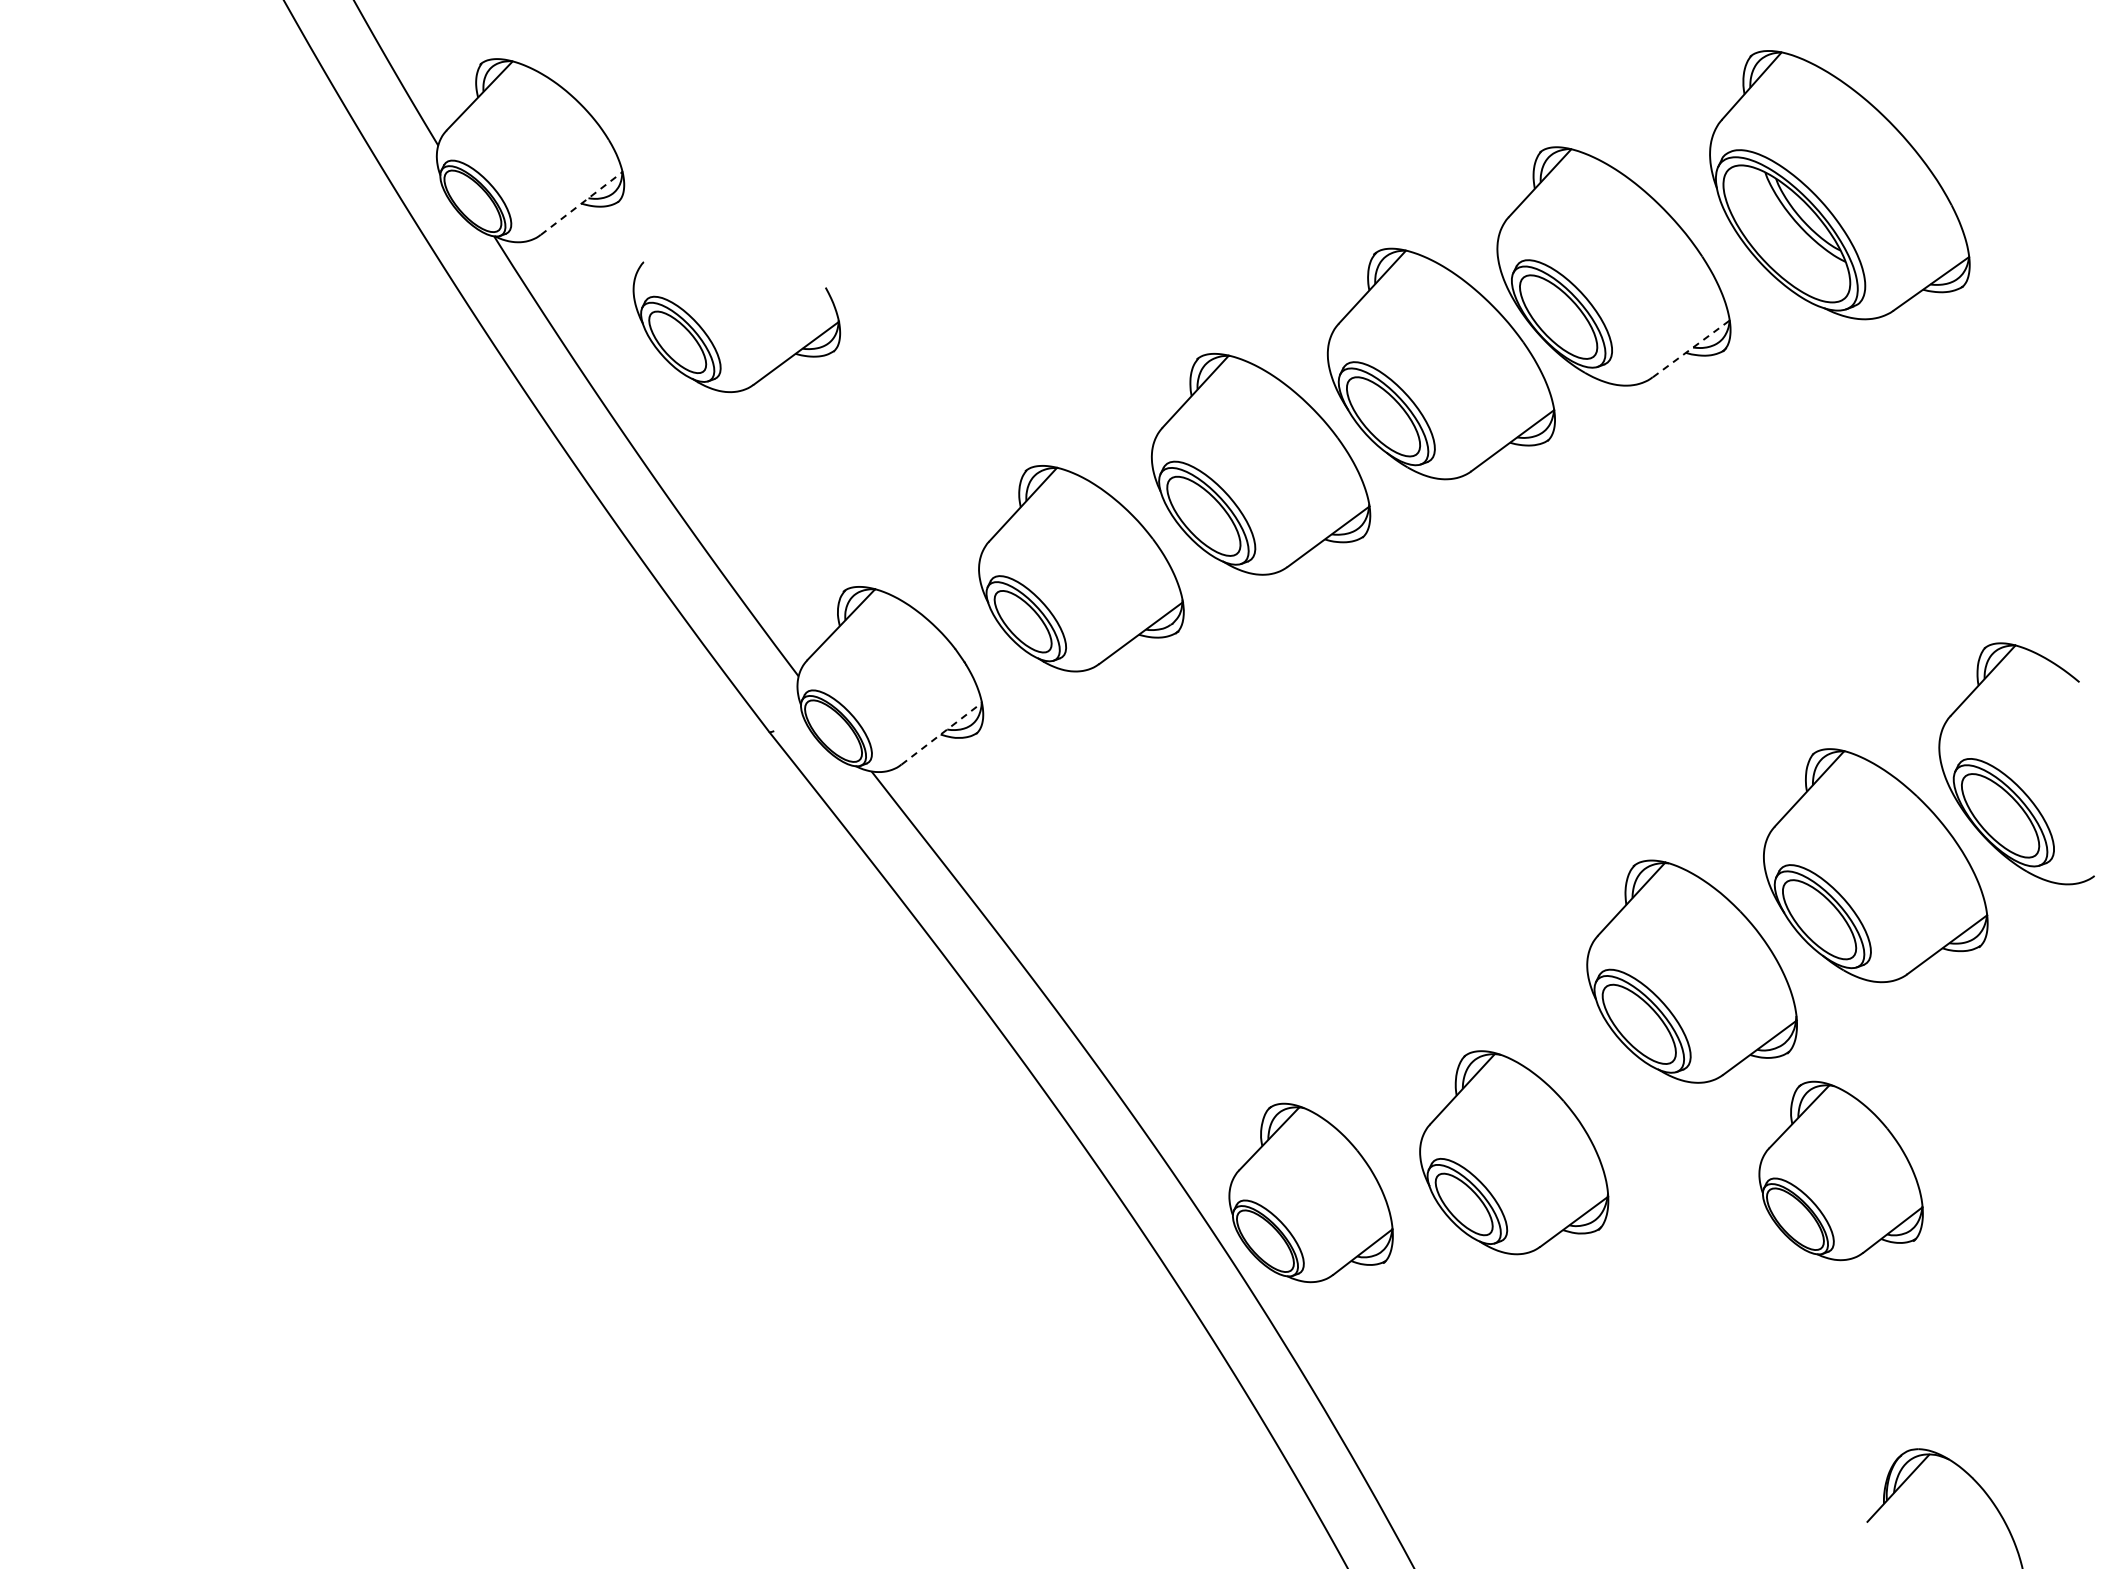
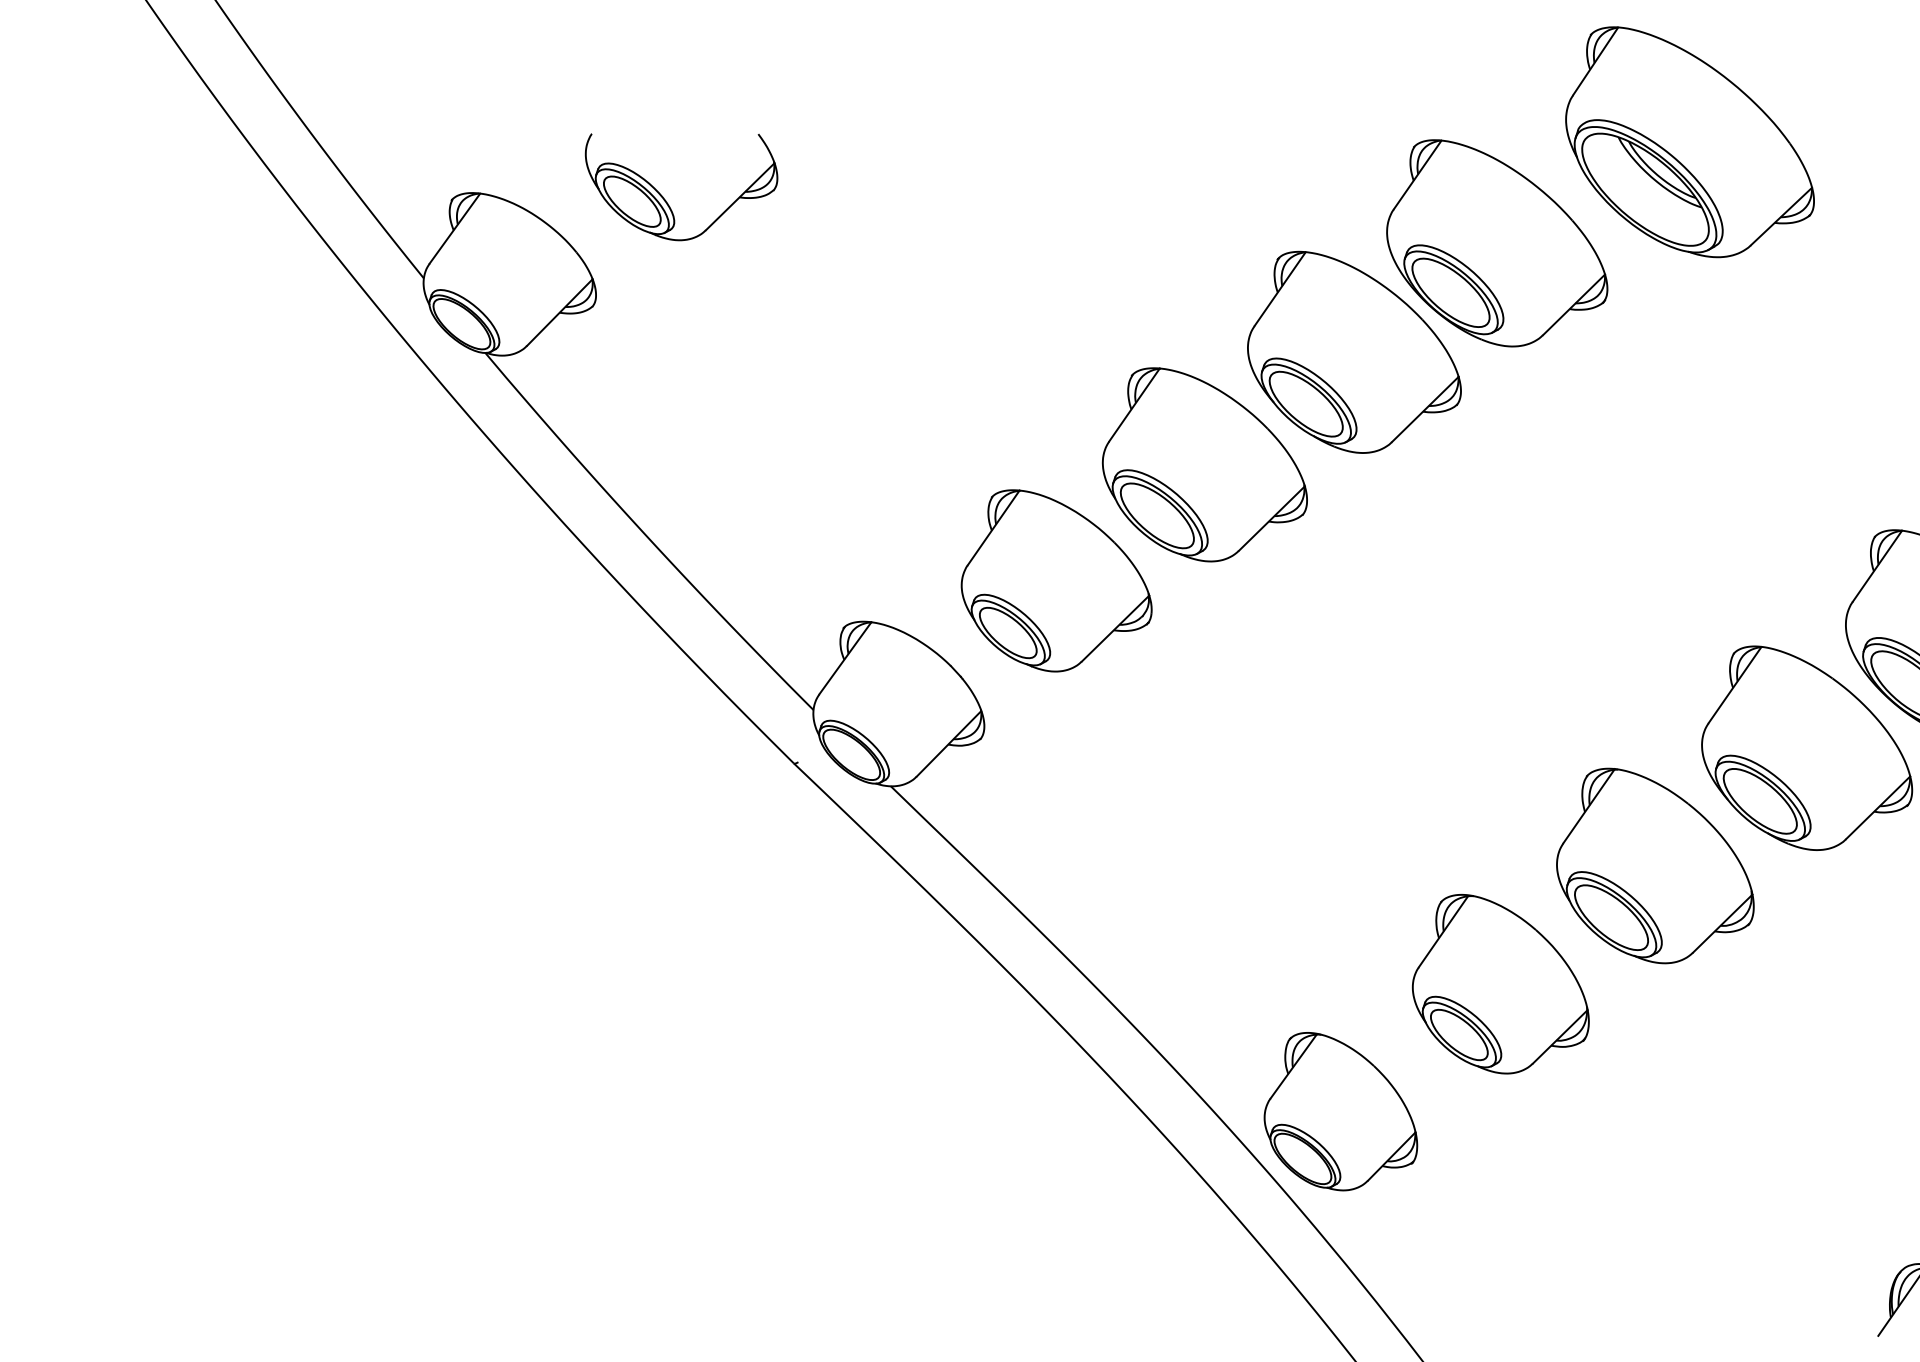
line: (581, 203) -> (559, 312), dashed -> solid
part: (712, 341) -> (663, 196), moved
line: (1691, 348) -> (1574, 304), dashed -> solid
line: (941, 733) -> (948, 743), dashed -> solid
part: (1514, 1152) -> (1498, 982), moved
part: (1840, 1170) -> (1810, 1023), removed

